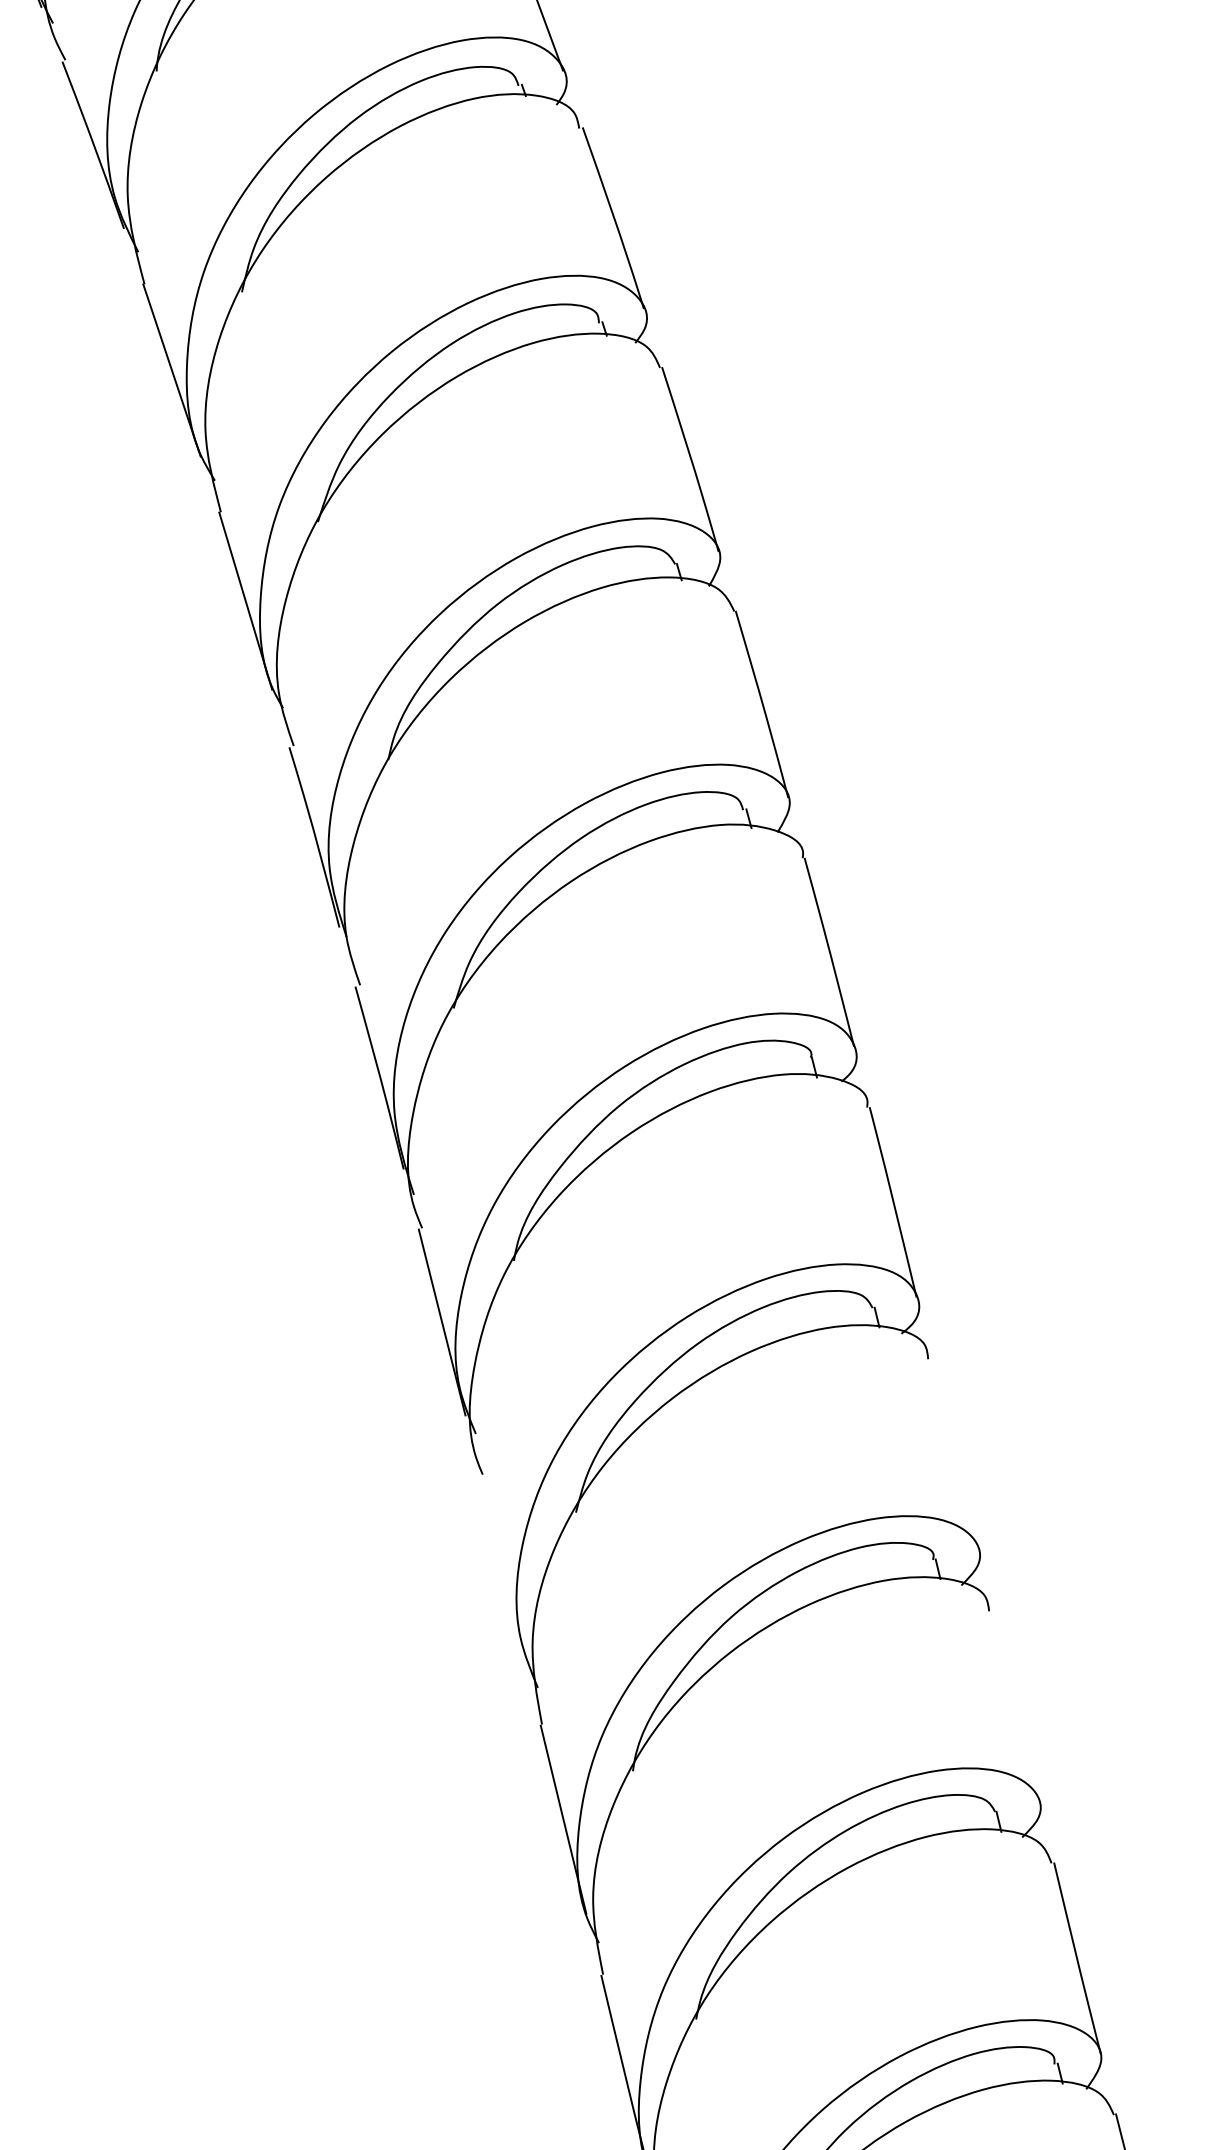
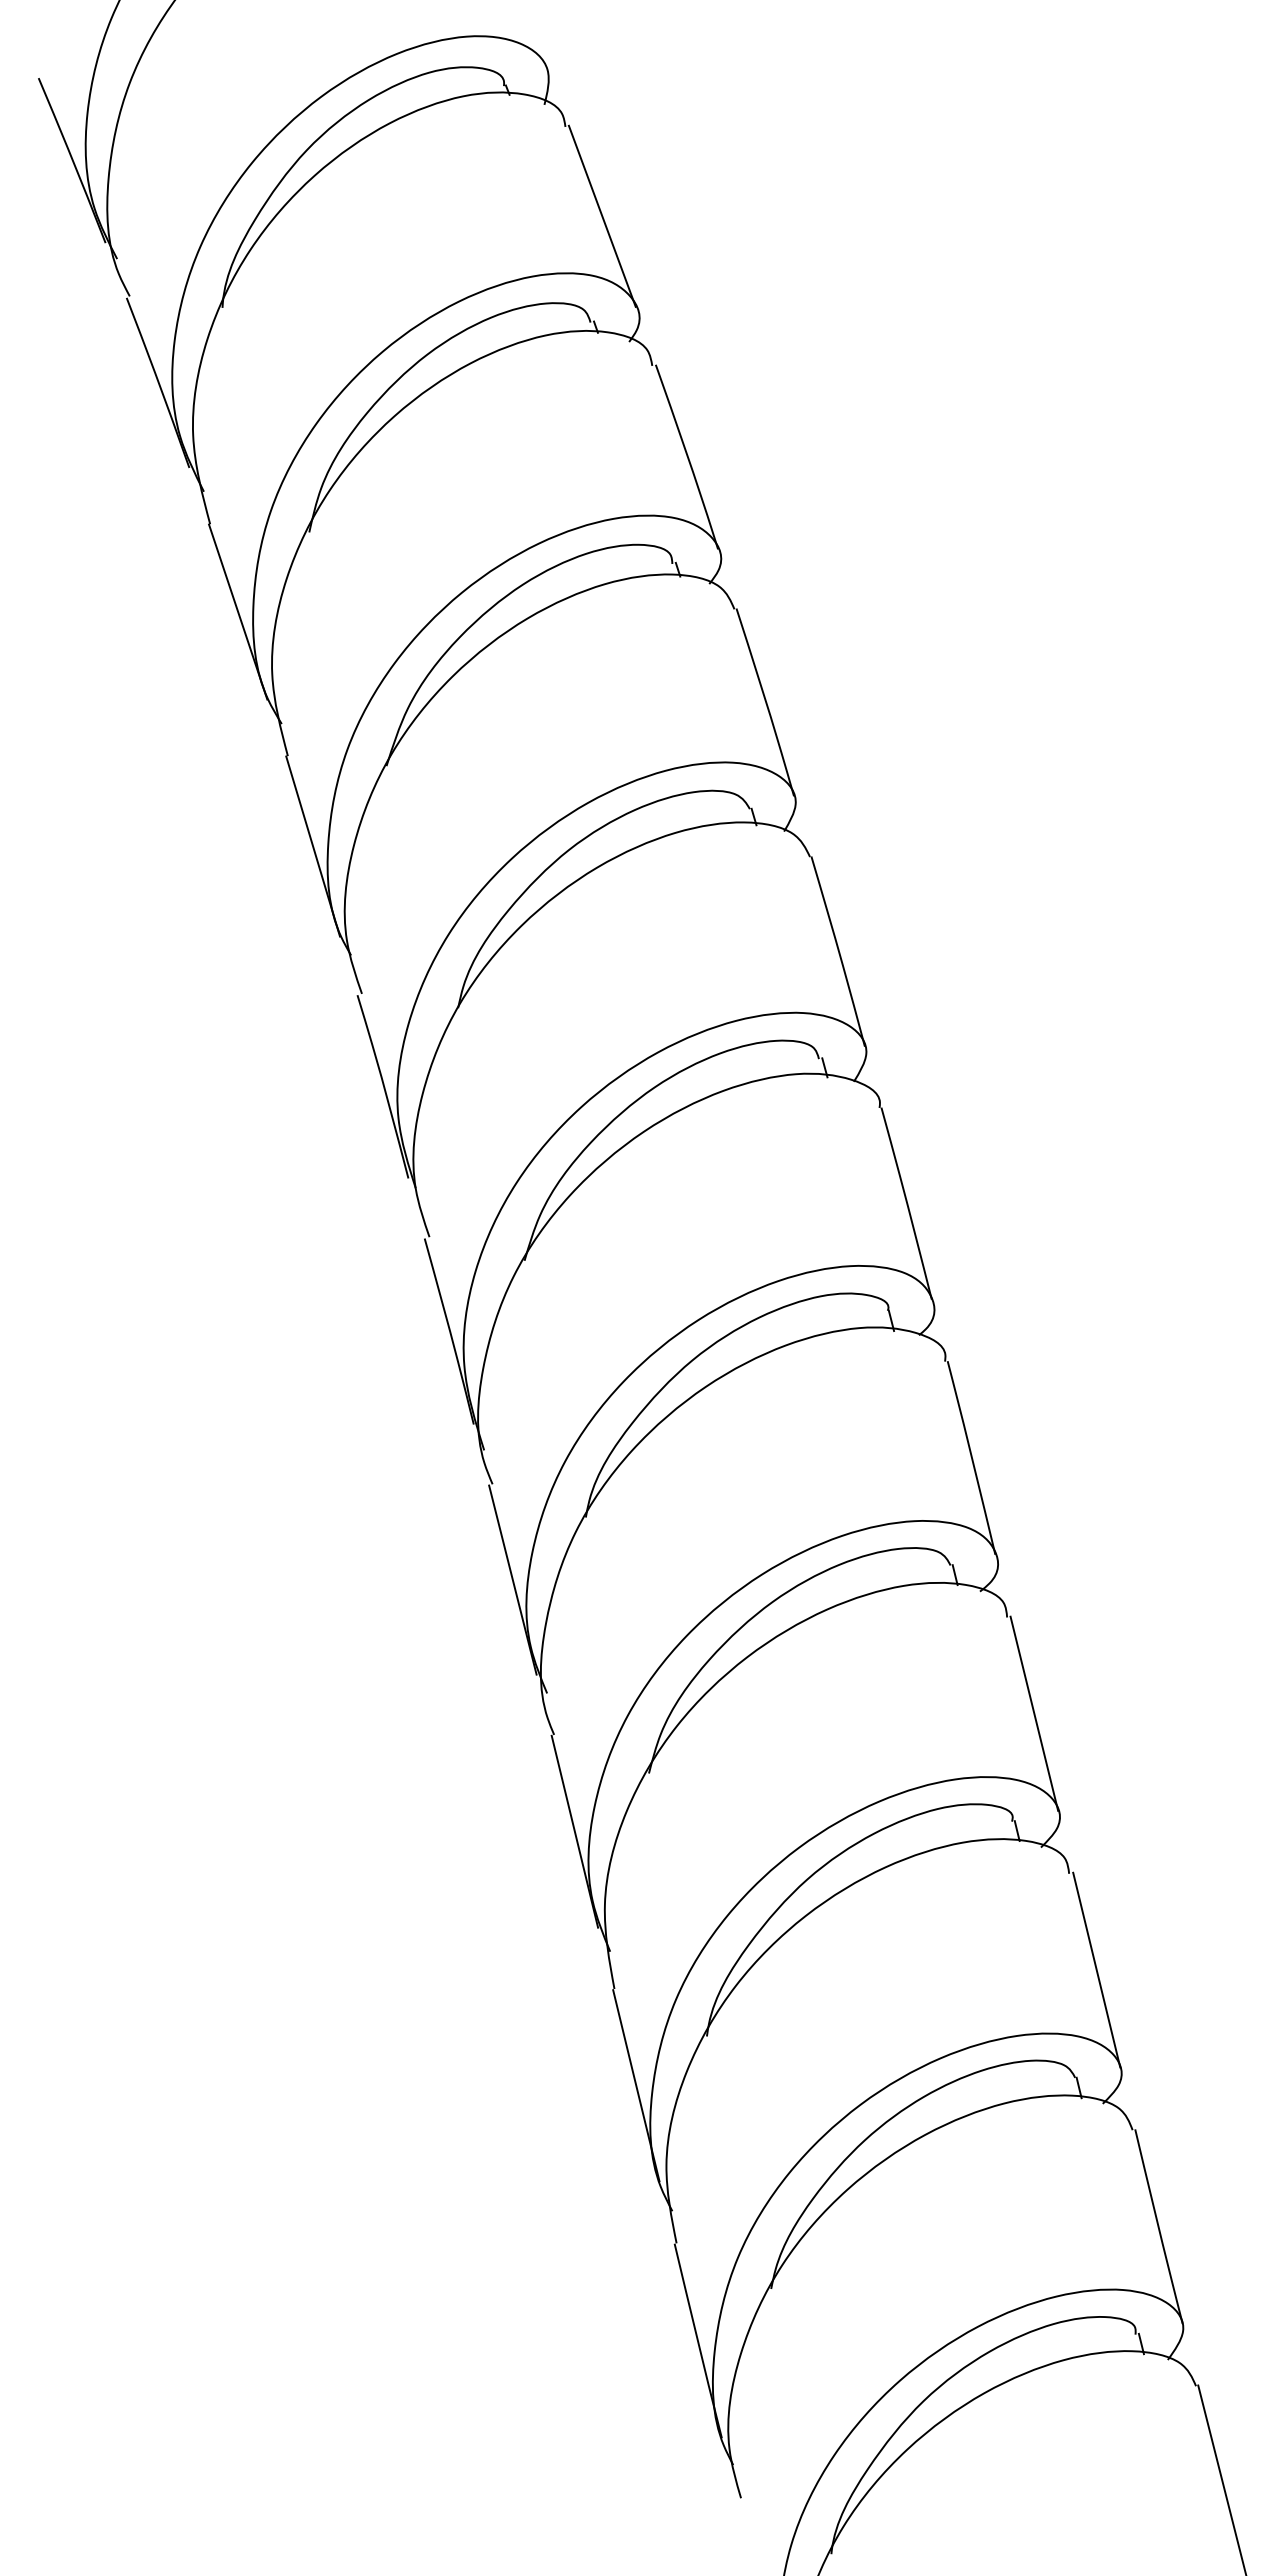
line: (955, 1453) -> (1034, 1713), added
line: (502, 1569) -> (574, 1831), added
line: (1016, 1705) -> (1096, 1969), added

